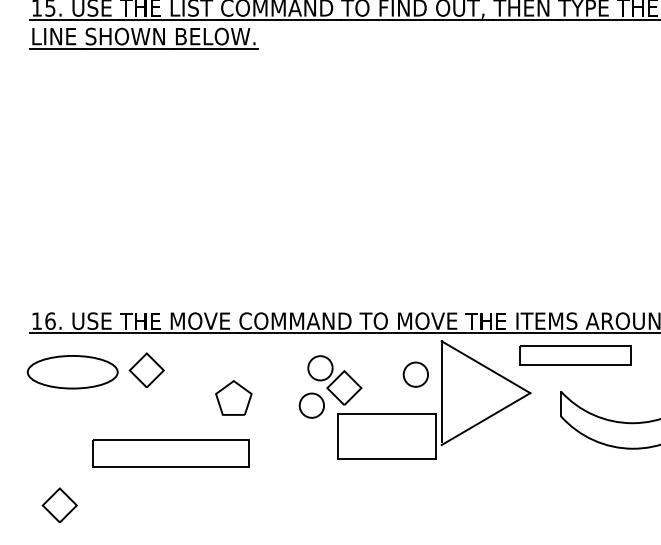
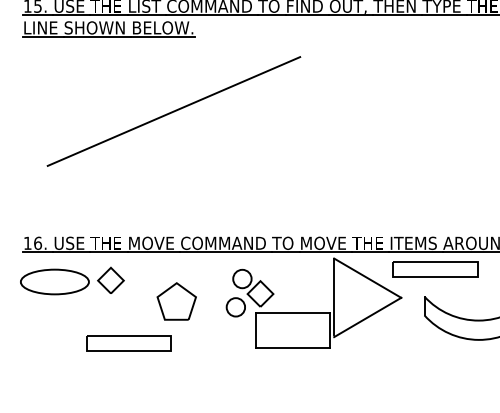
line: (229, 146) -> (173, 111), added
circle: (415, 374) -> (314, 283), removed
part: (233, 397) -> (176, 301), size x1.43
part: (170, 453) -> (128, 343), size x0.71
part: (59, 504) -> (44, 382), removed

